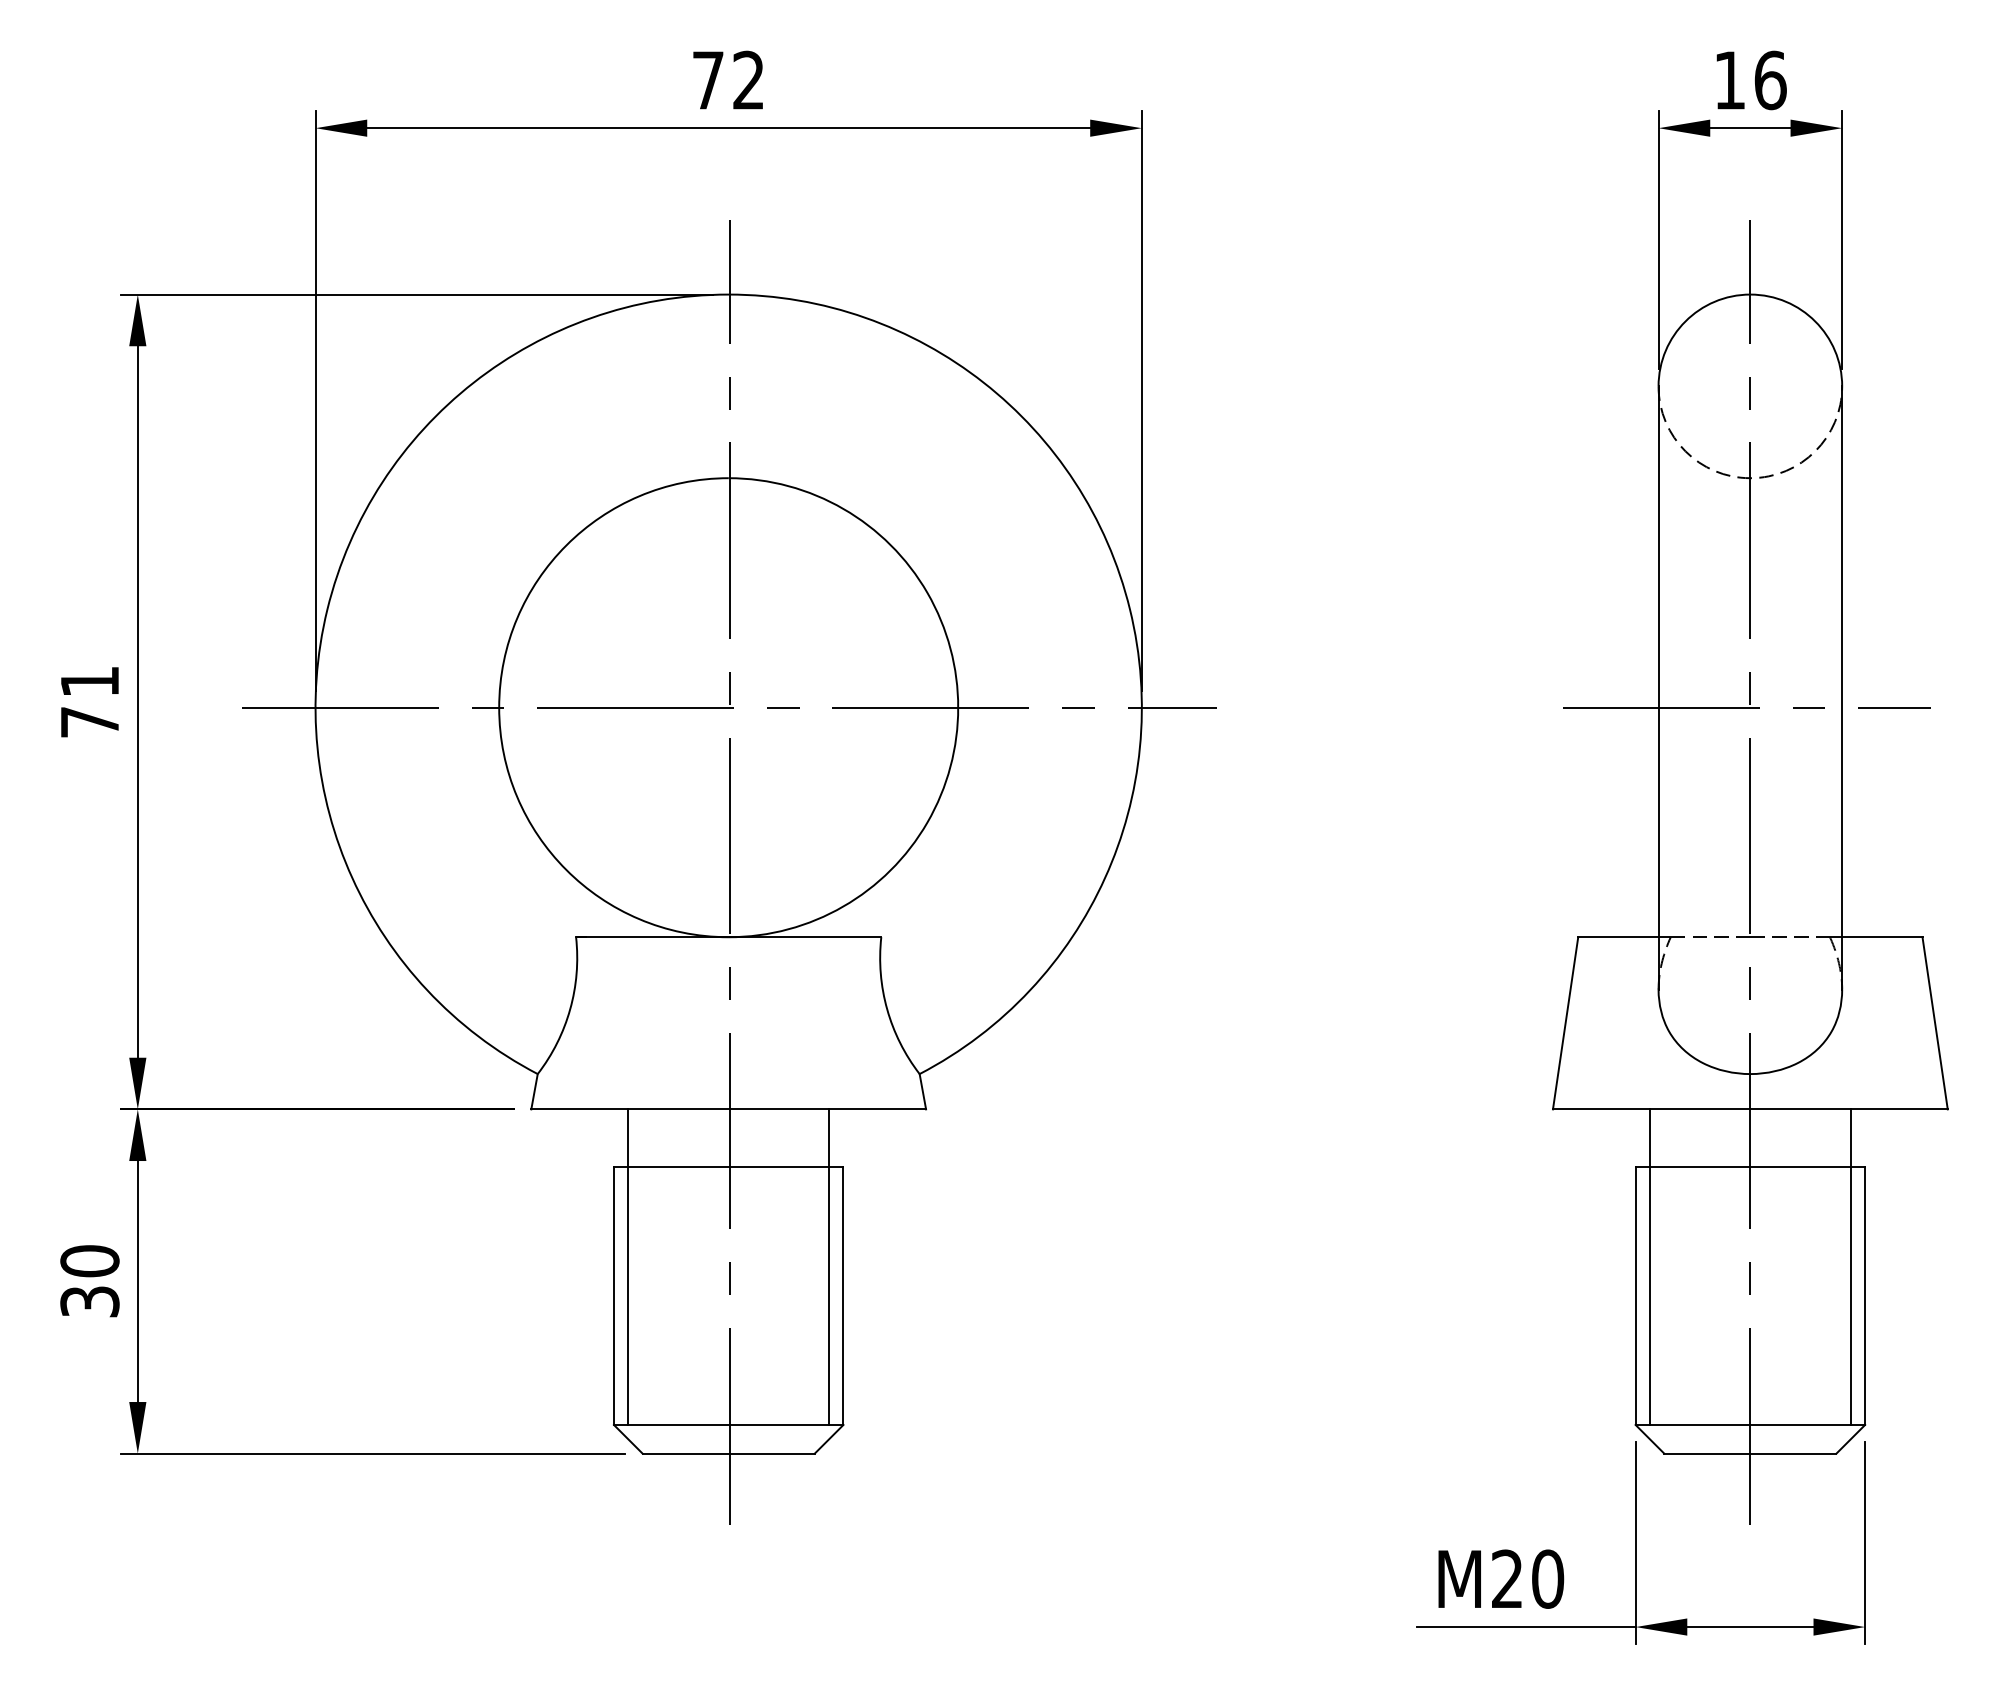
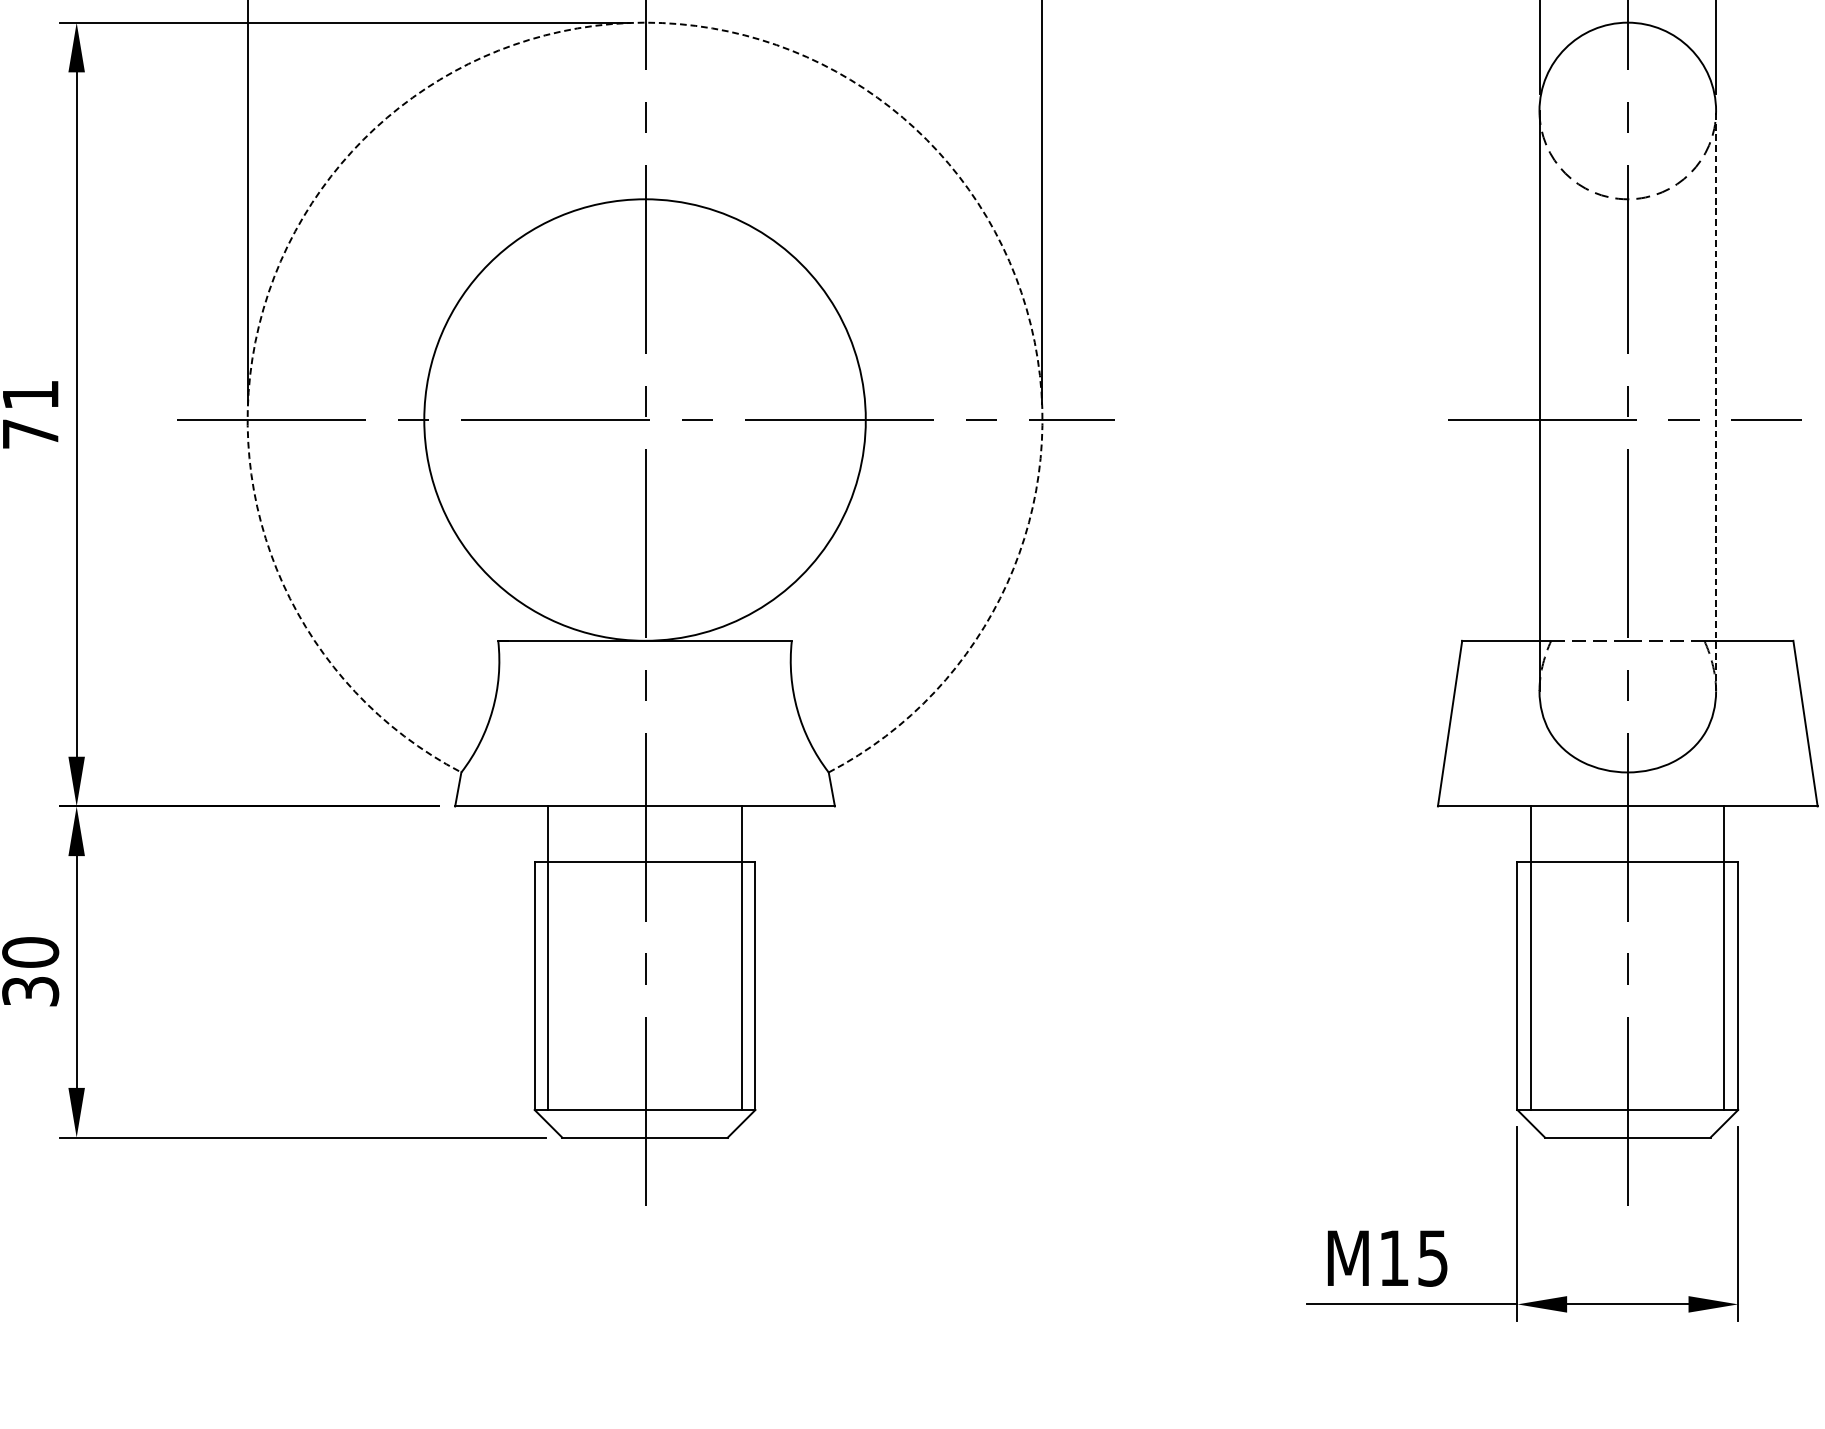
arc: (728, 294) -> (644, 22), solid -> dashed
line: (1842, 688) -> (1716, 401), solid -> dashed
text: (1528, 1578) -> (1414, 1257), M20 -> M15

